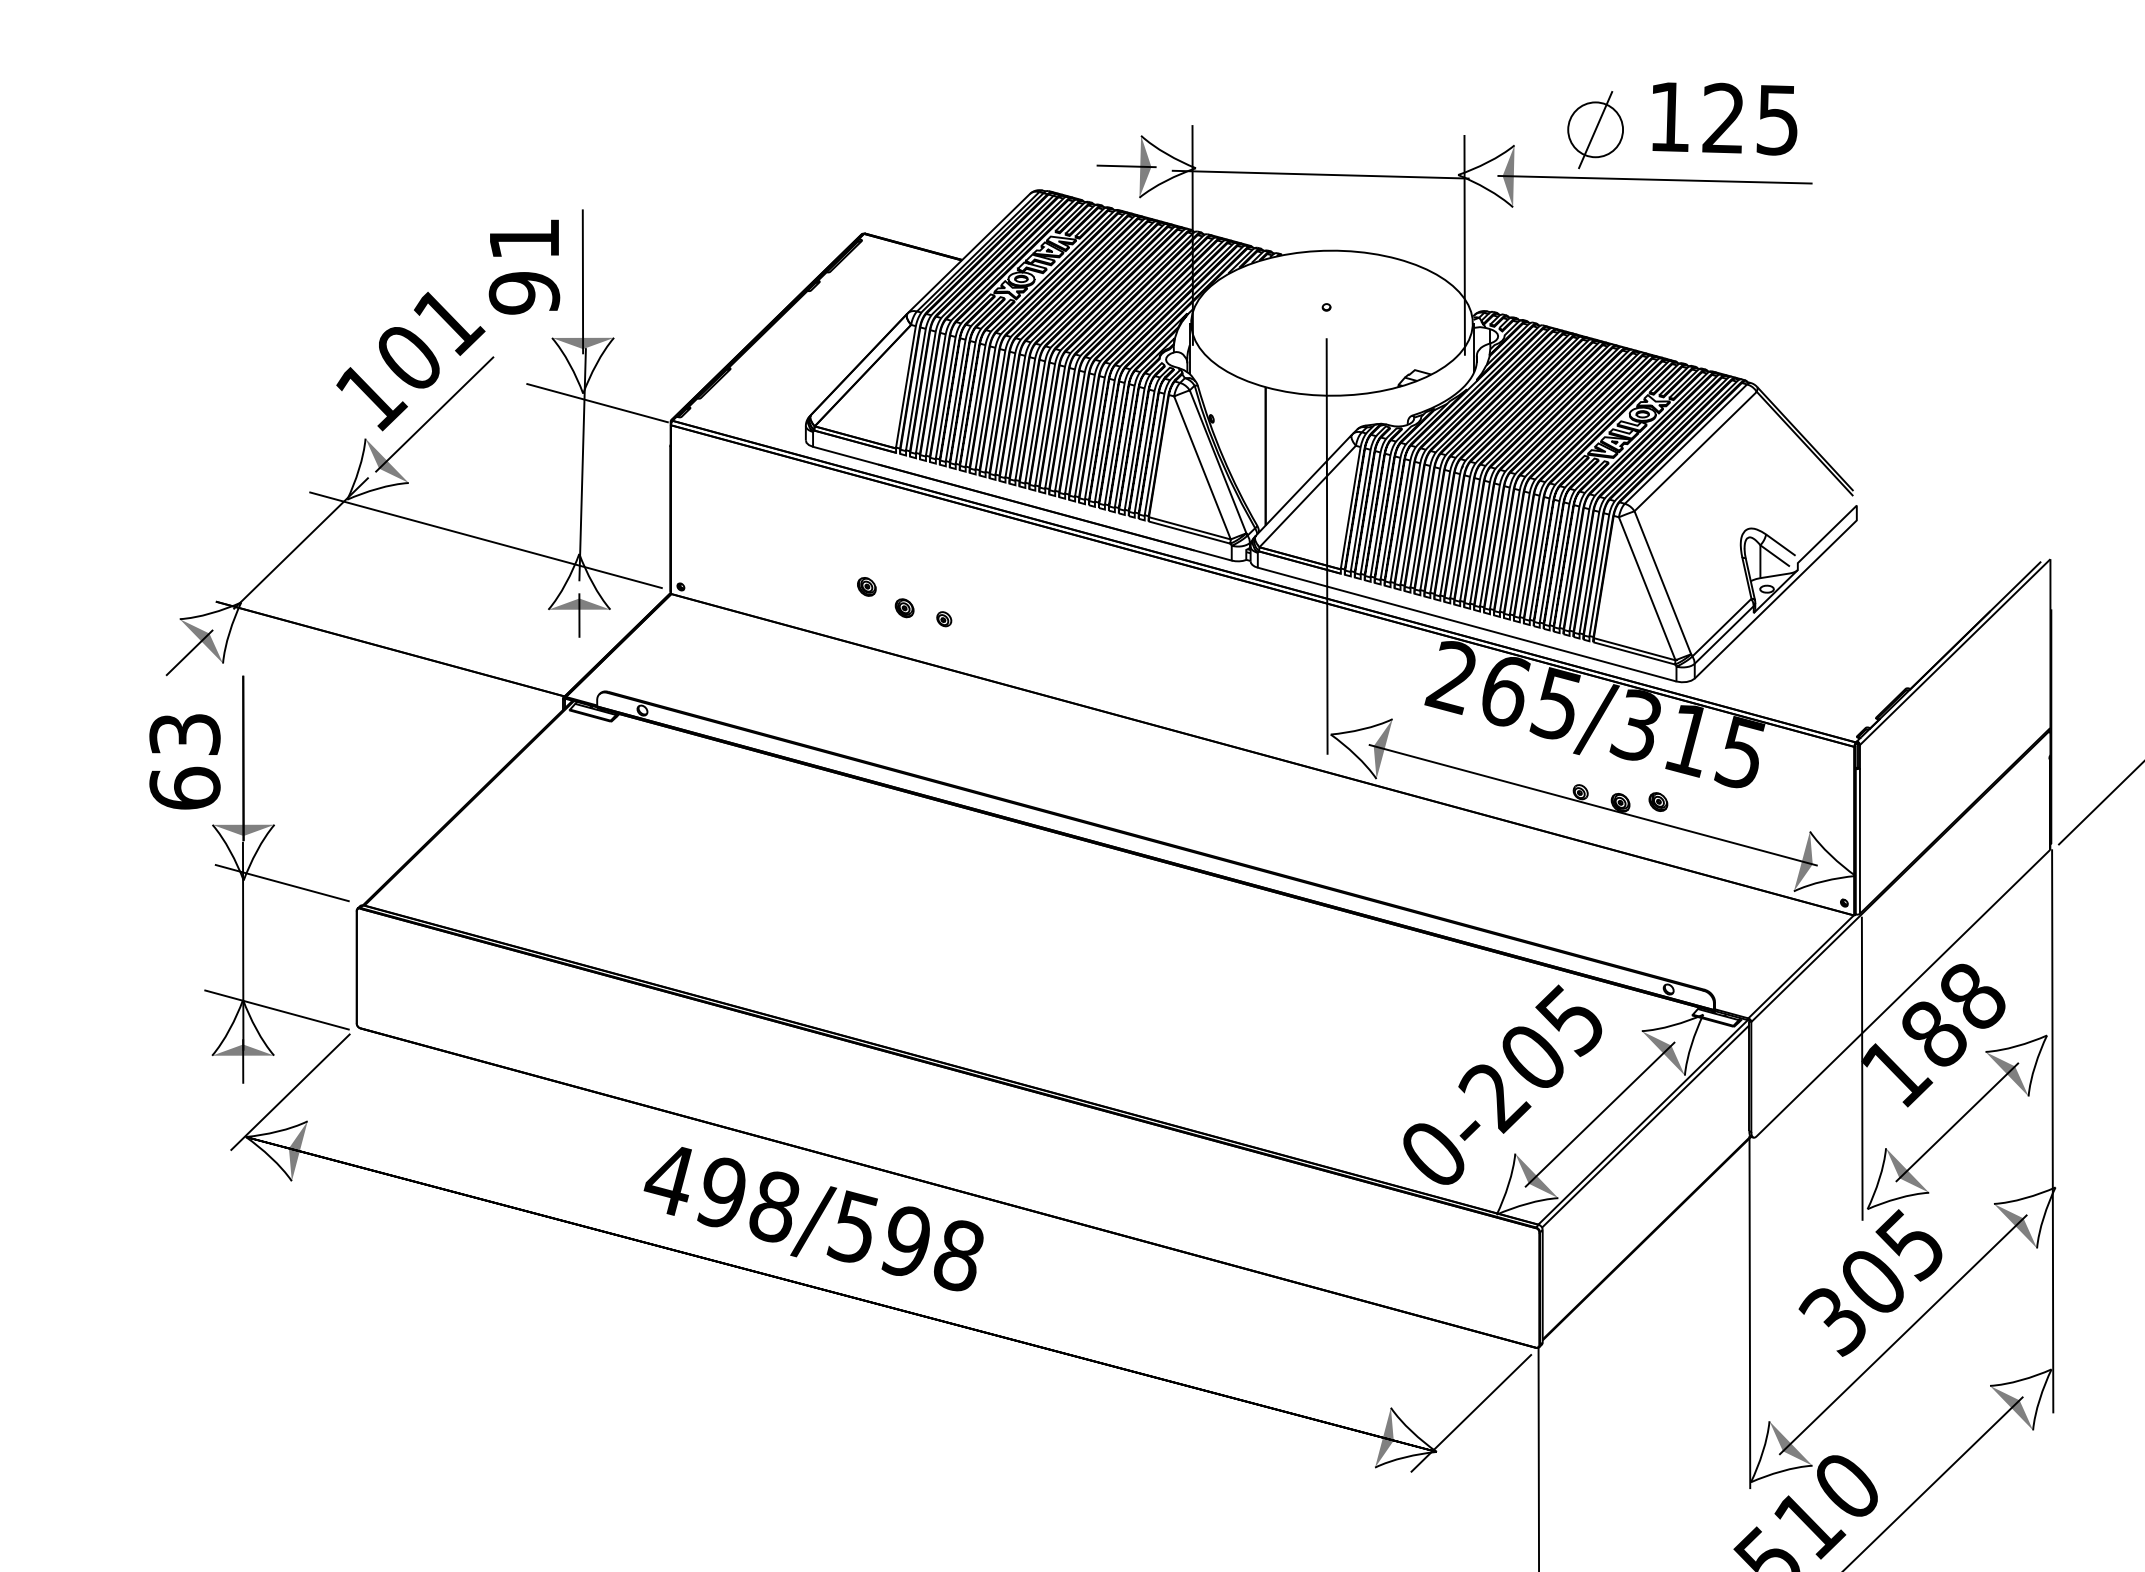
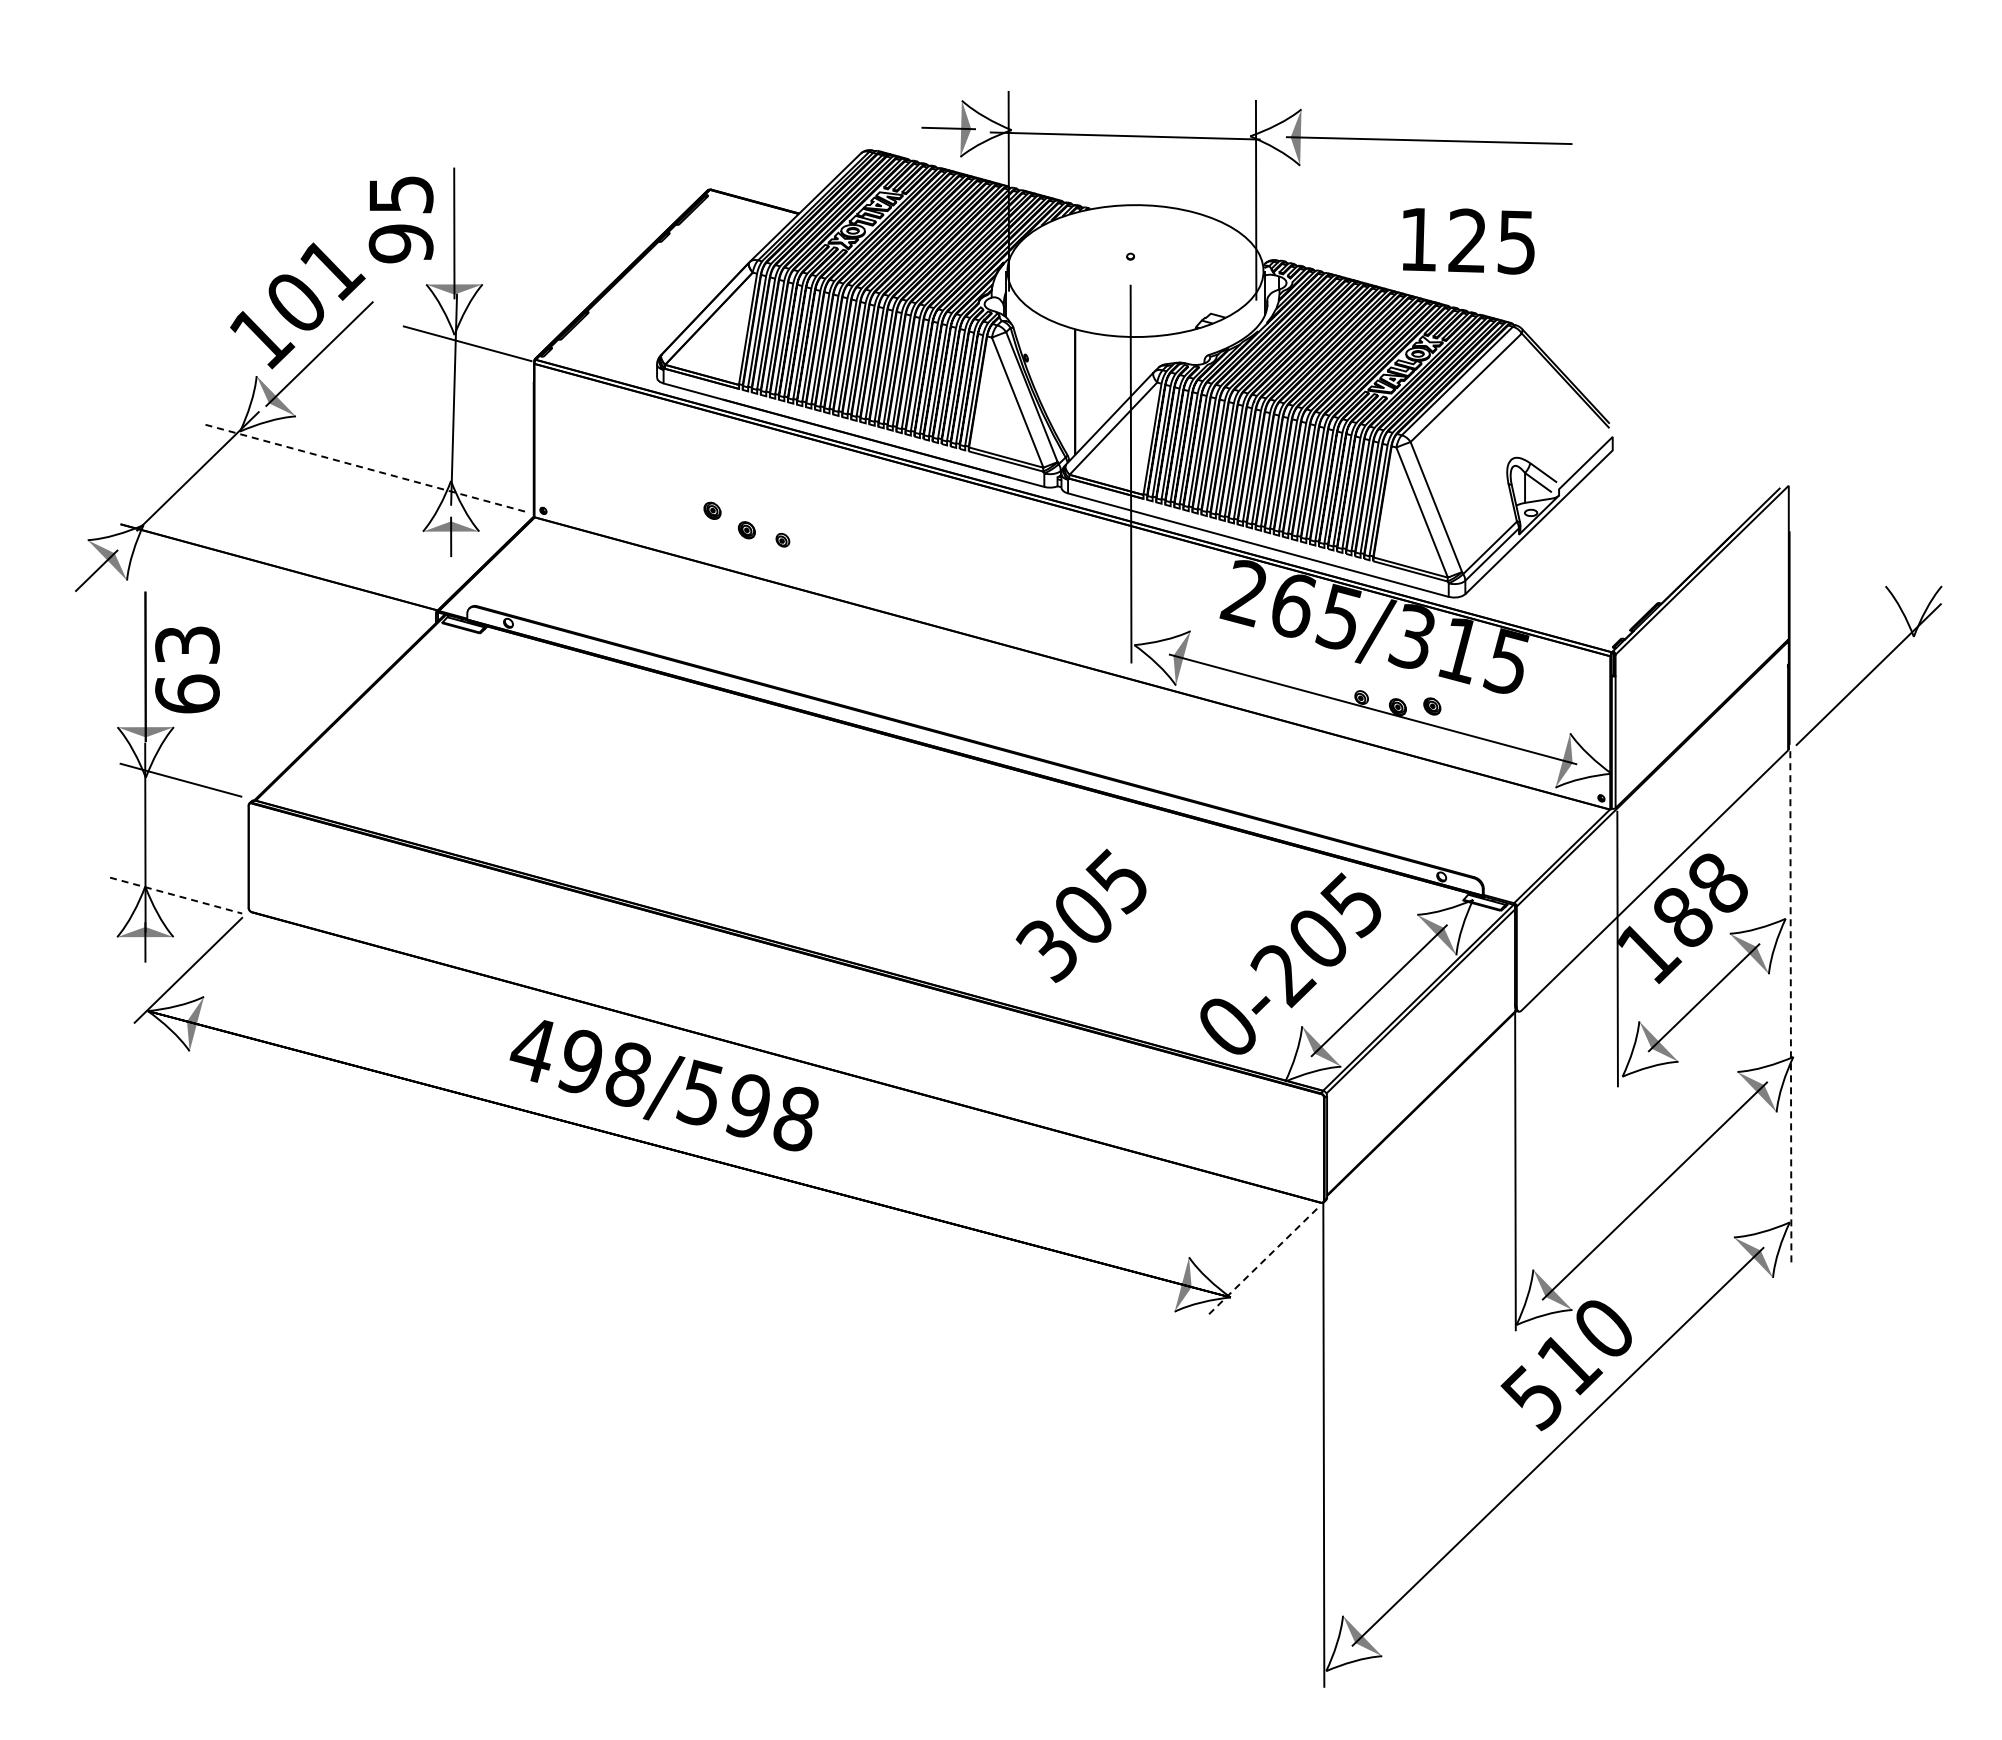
text: (1724, 119) -> (1468, 241), moved
part: (1594, 130) -> (1374, 95), removed
text: (524, 238) -> (401, 194), 91 -> 95
line: (486, 540) -> (366, 468), solid -> dashed
text: (185, 761) -> (187, 669), moved
line: (277, 1009) -> (176, 895), solid -> dashed
line: (2052, 1130) -> (1790, 1005), solid -> dashed
text: (1869, 1282) -> (1080, 915), moved
line: (1471, 1413) -> (1262, 1262), solid -> dashed

